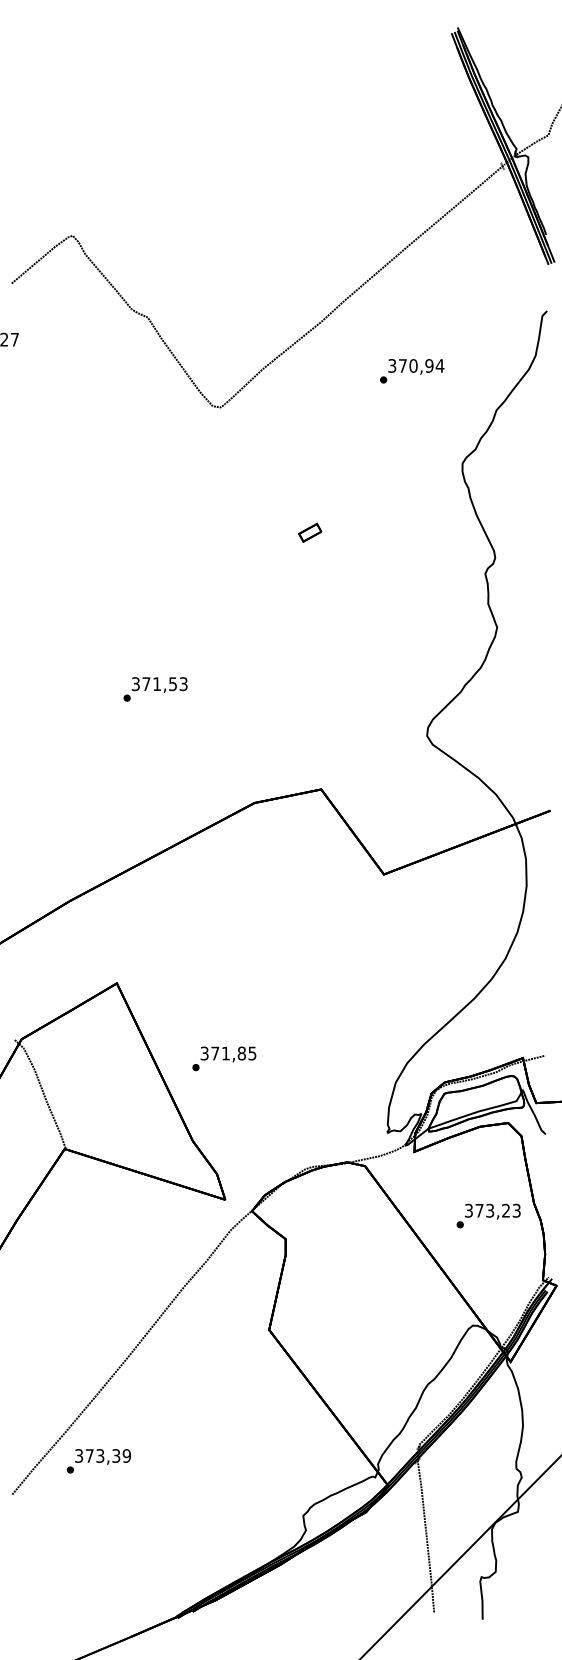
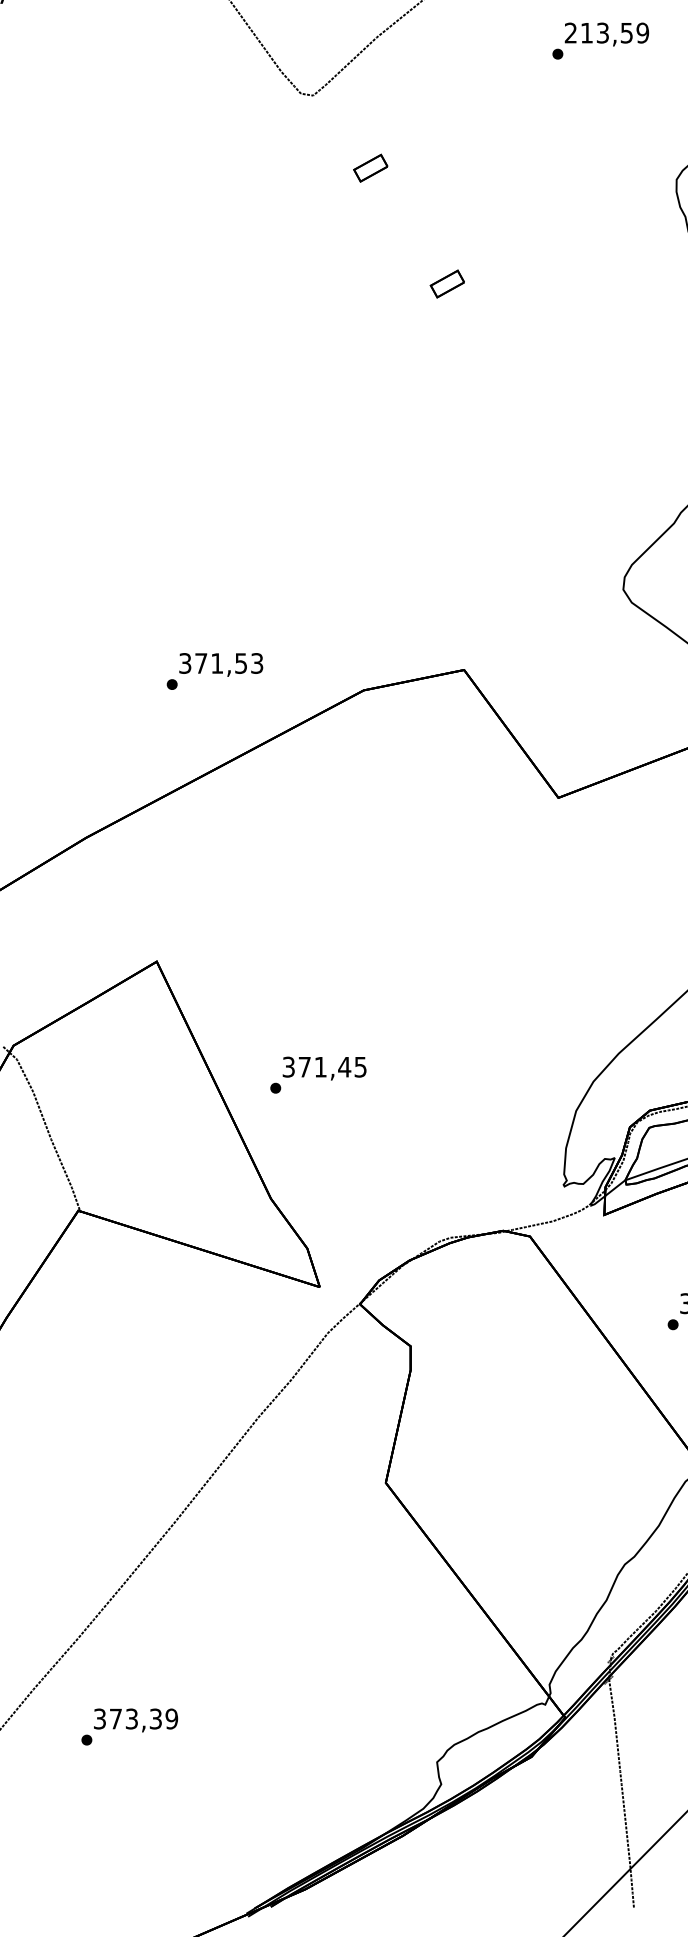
text: (416, 365) -> (607, 32), 370,94 -> 213,59
part: (258, 455) -> (369, 167), added
text: (155, 689) -> (214, 671), moved
text: (241, 1053) -> (344, 1067), 371,85 -> 371,45
text: (98, 1461) -> (129, 1727), moved

